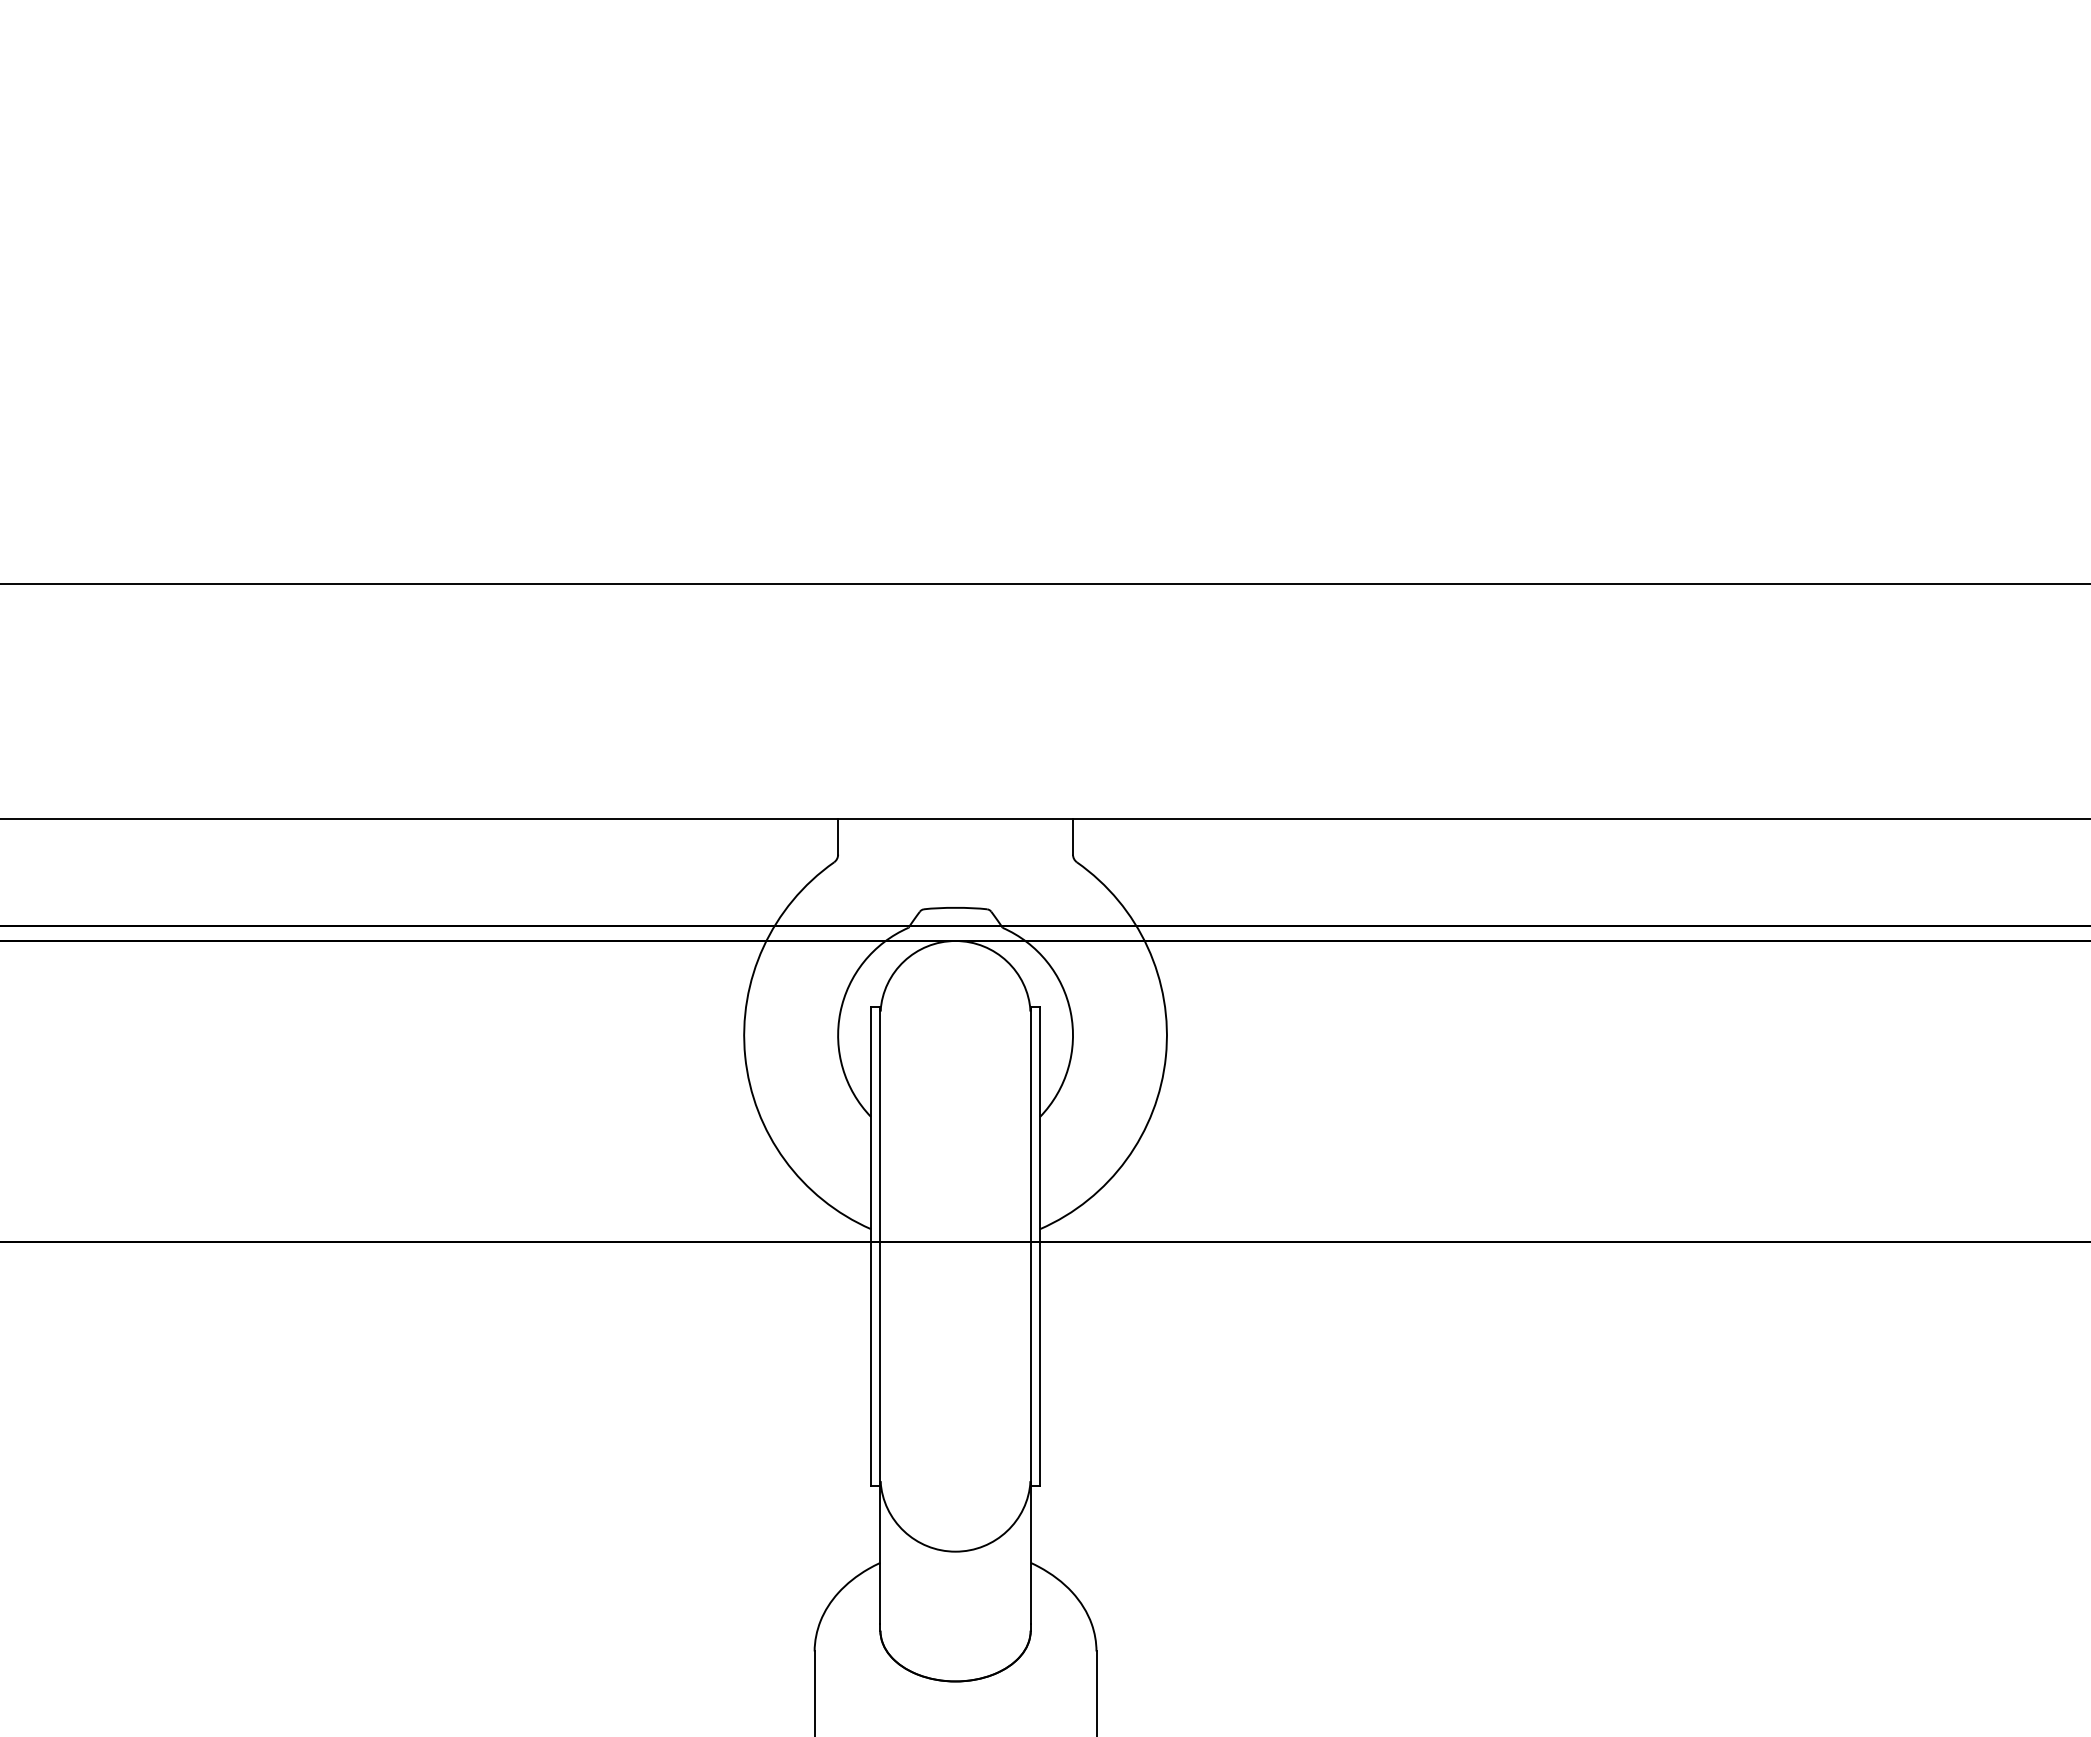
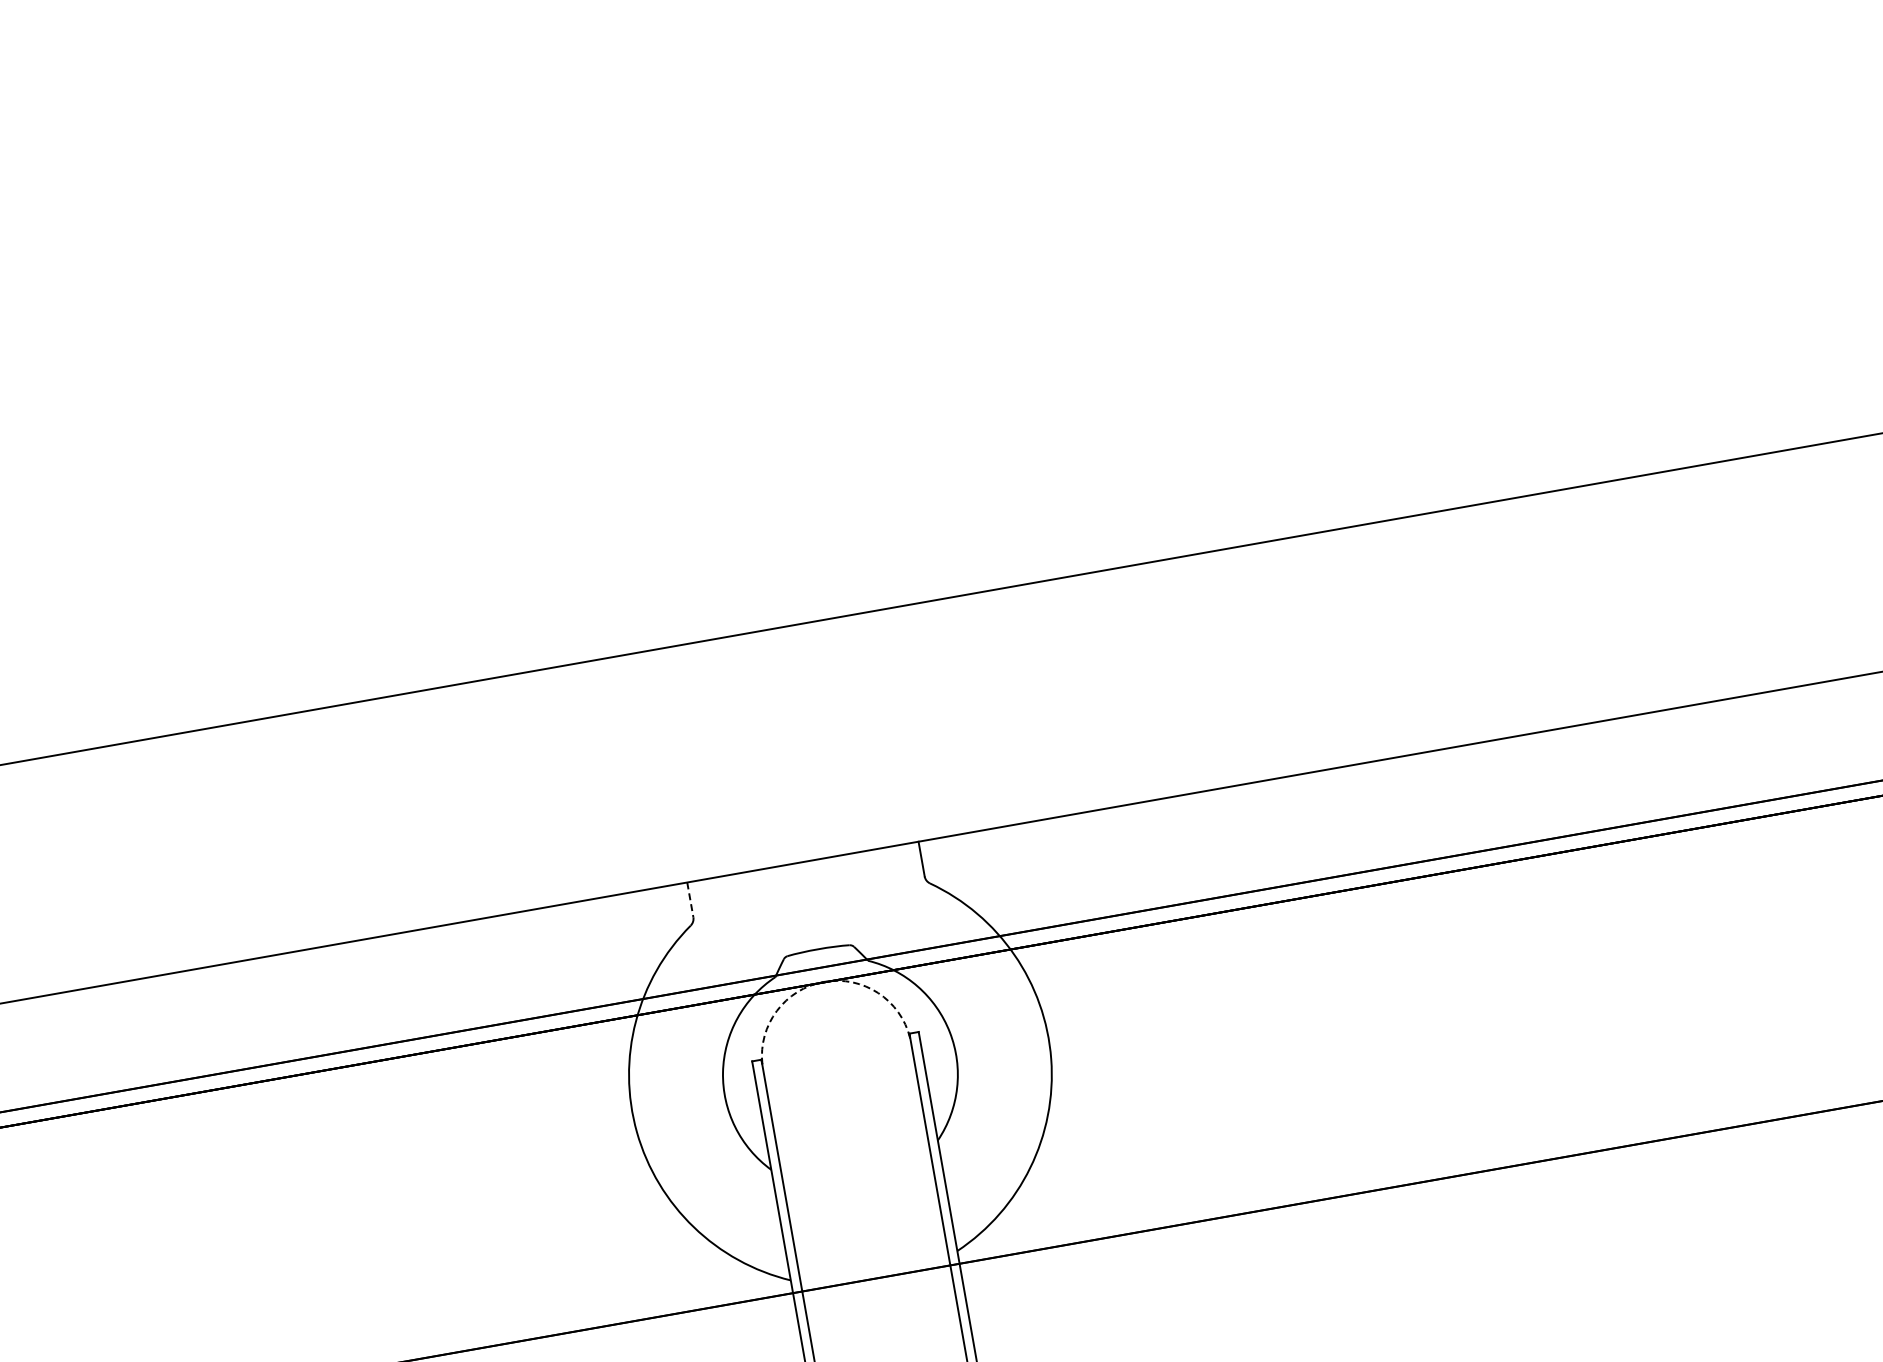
line: (838, 837) -> (690, 900), solid -> dashed
arc: (955, 941) -> (824, 982), solid -> dashed

